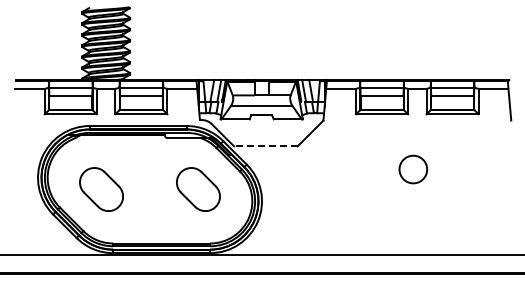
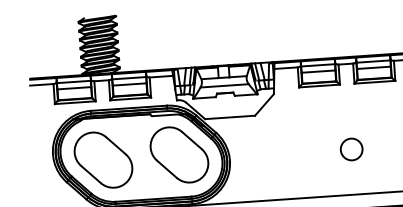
line: (265, 146) -> (229, 117), dashed -> solid
circle: (413, 169) -> (351, 149), moved
part: (101, 189) -> (103, 160), size x1.67
part: (198, 189) -> (179, 154), size x1.67

